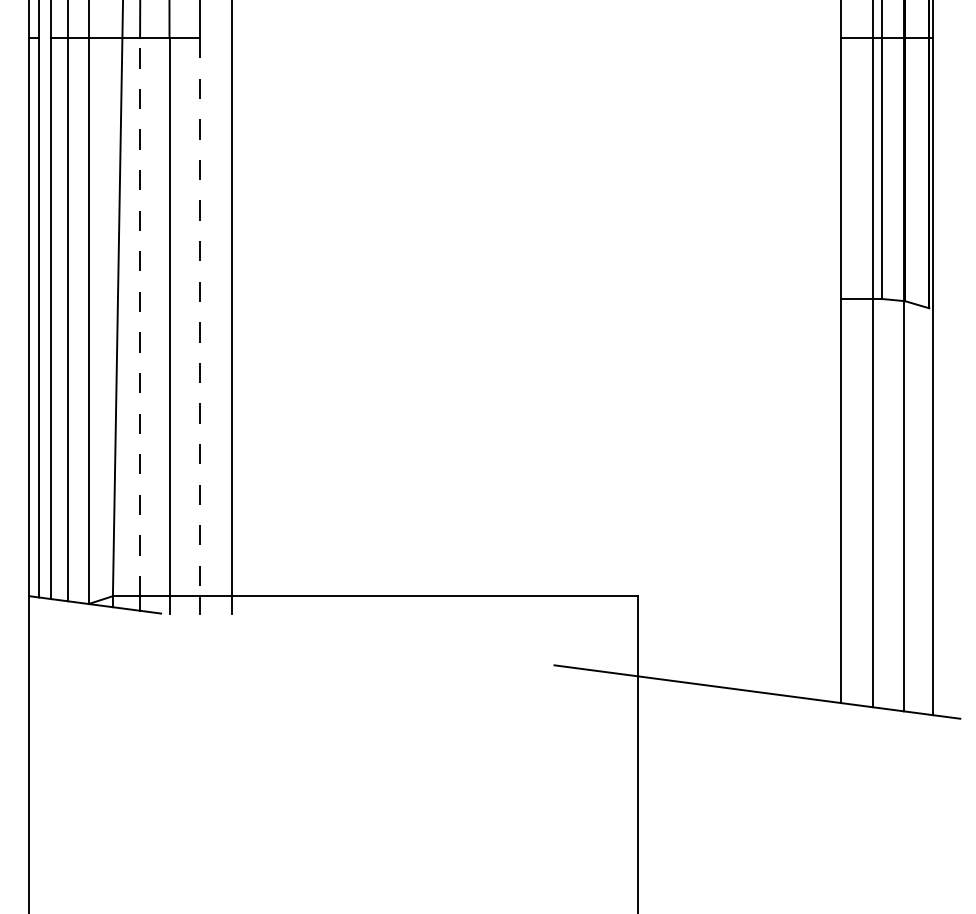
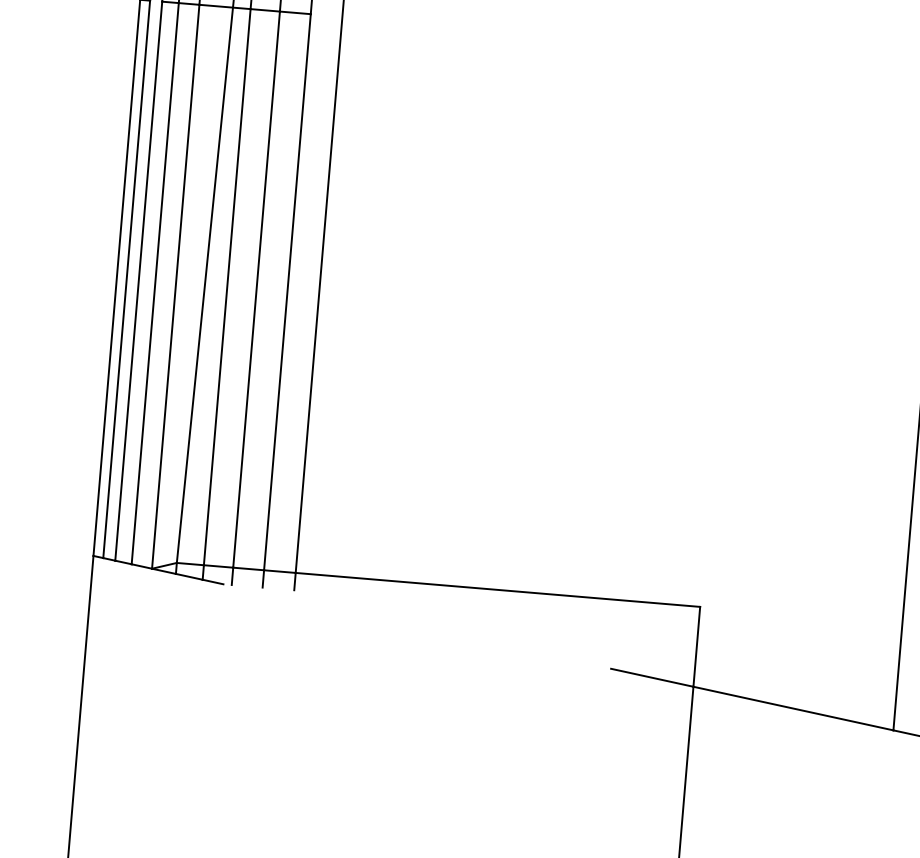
line: (140, 316) -> (227, 286), dashed -> solid
line: (200, 317) -> (287, 292), dashed -> solid

